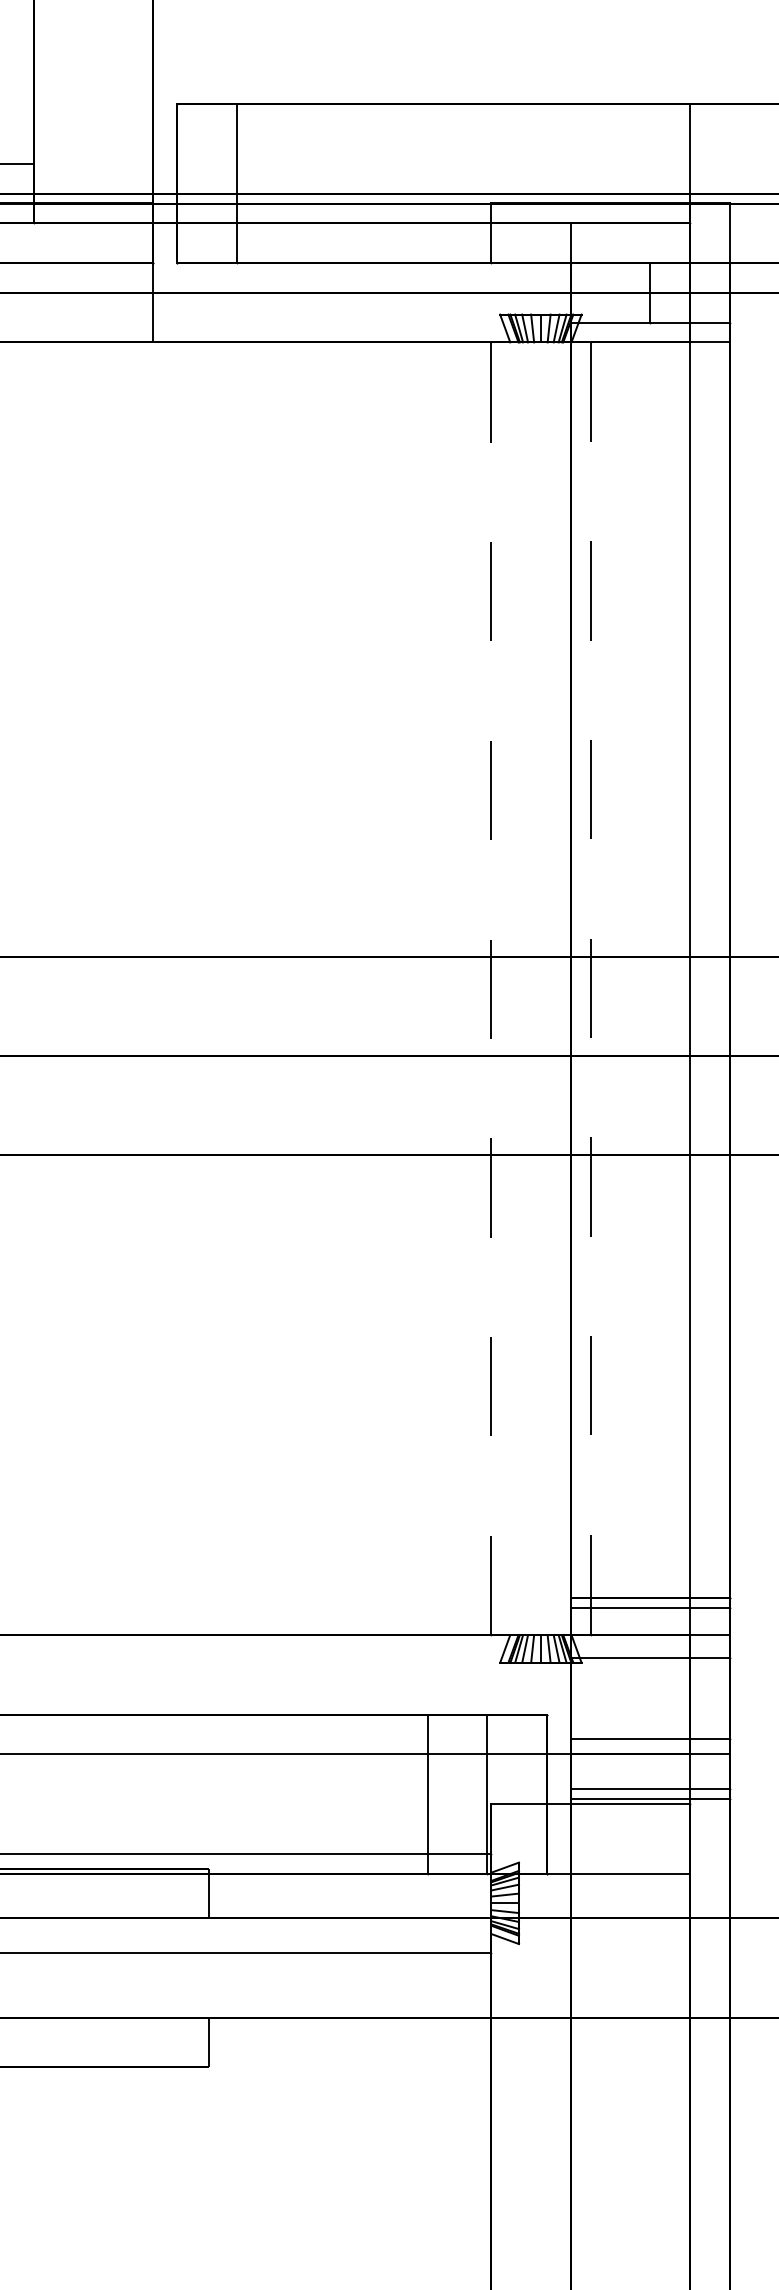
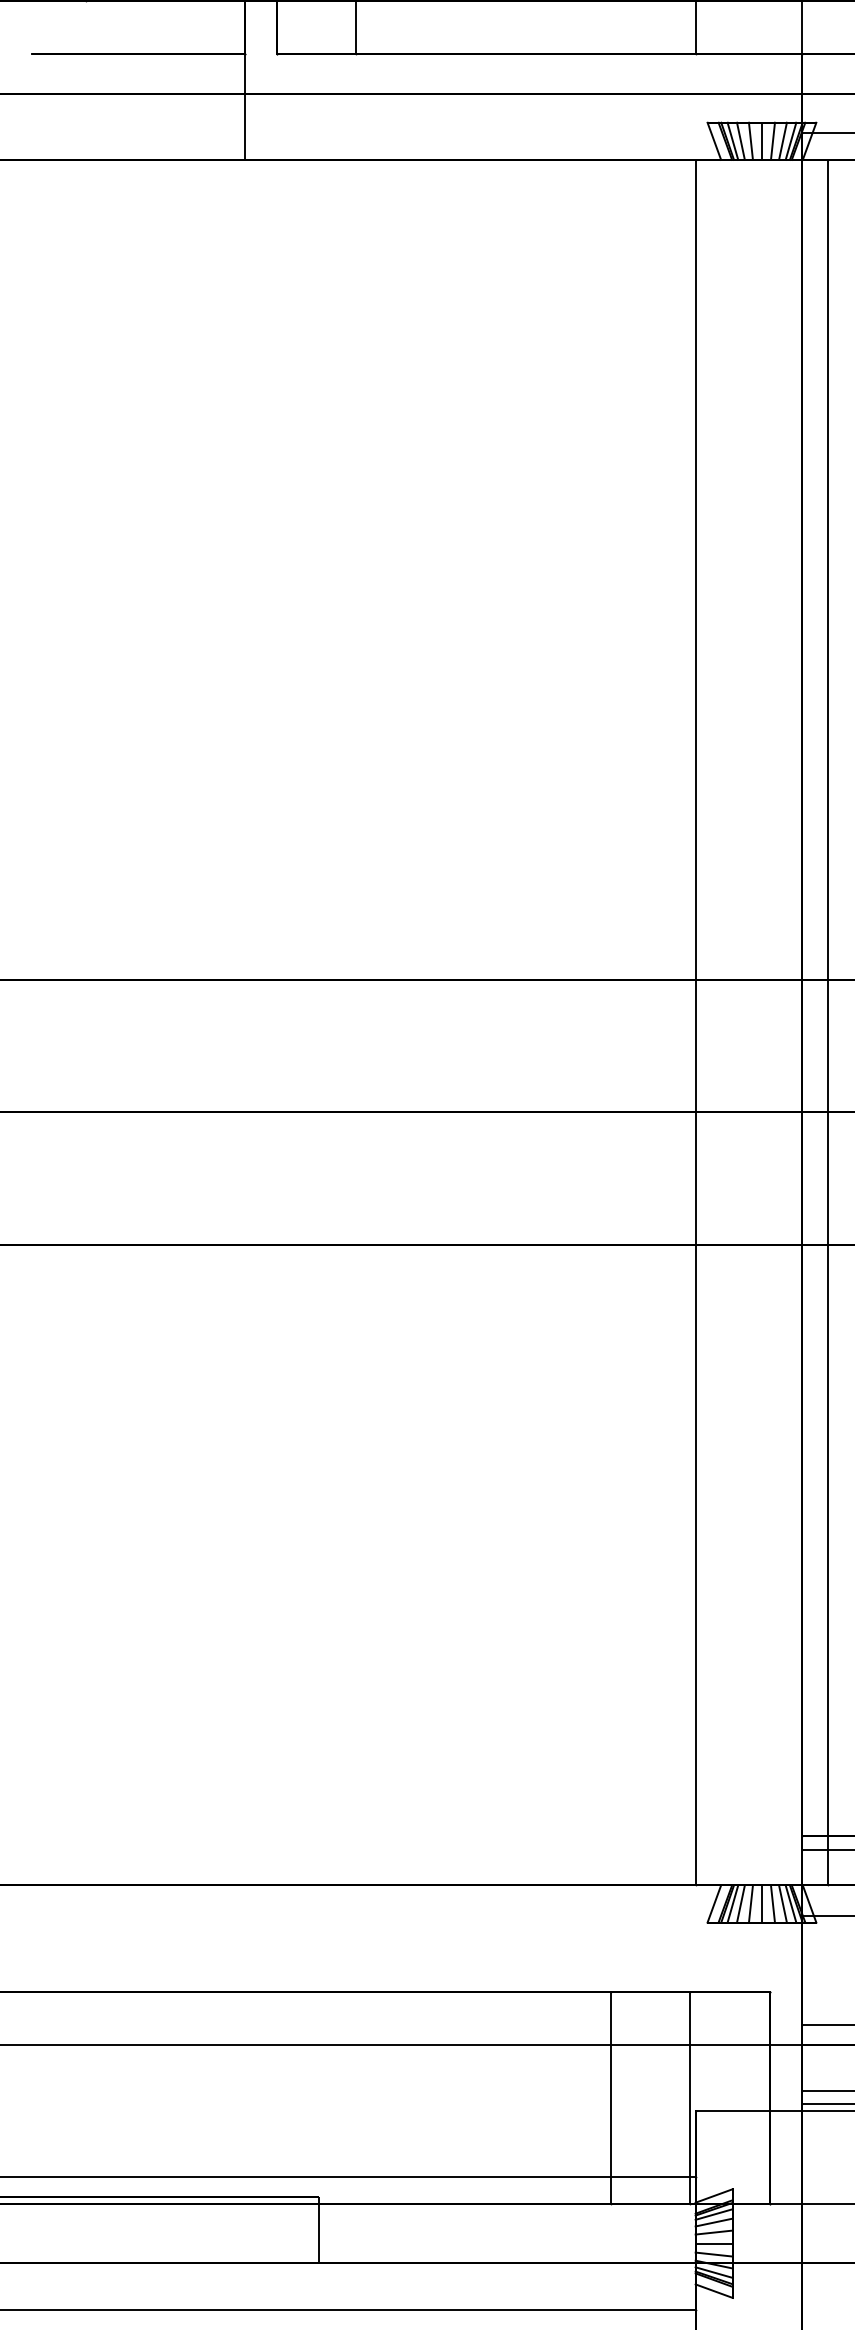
line: (491, 988) -> (696, 1022), dashed -> solid
line: (590, 989) -> (828, 1023), dashed -> solid

